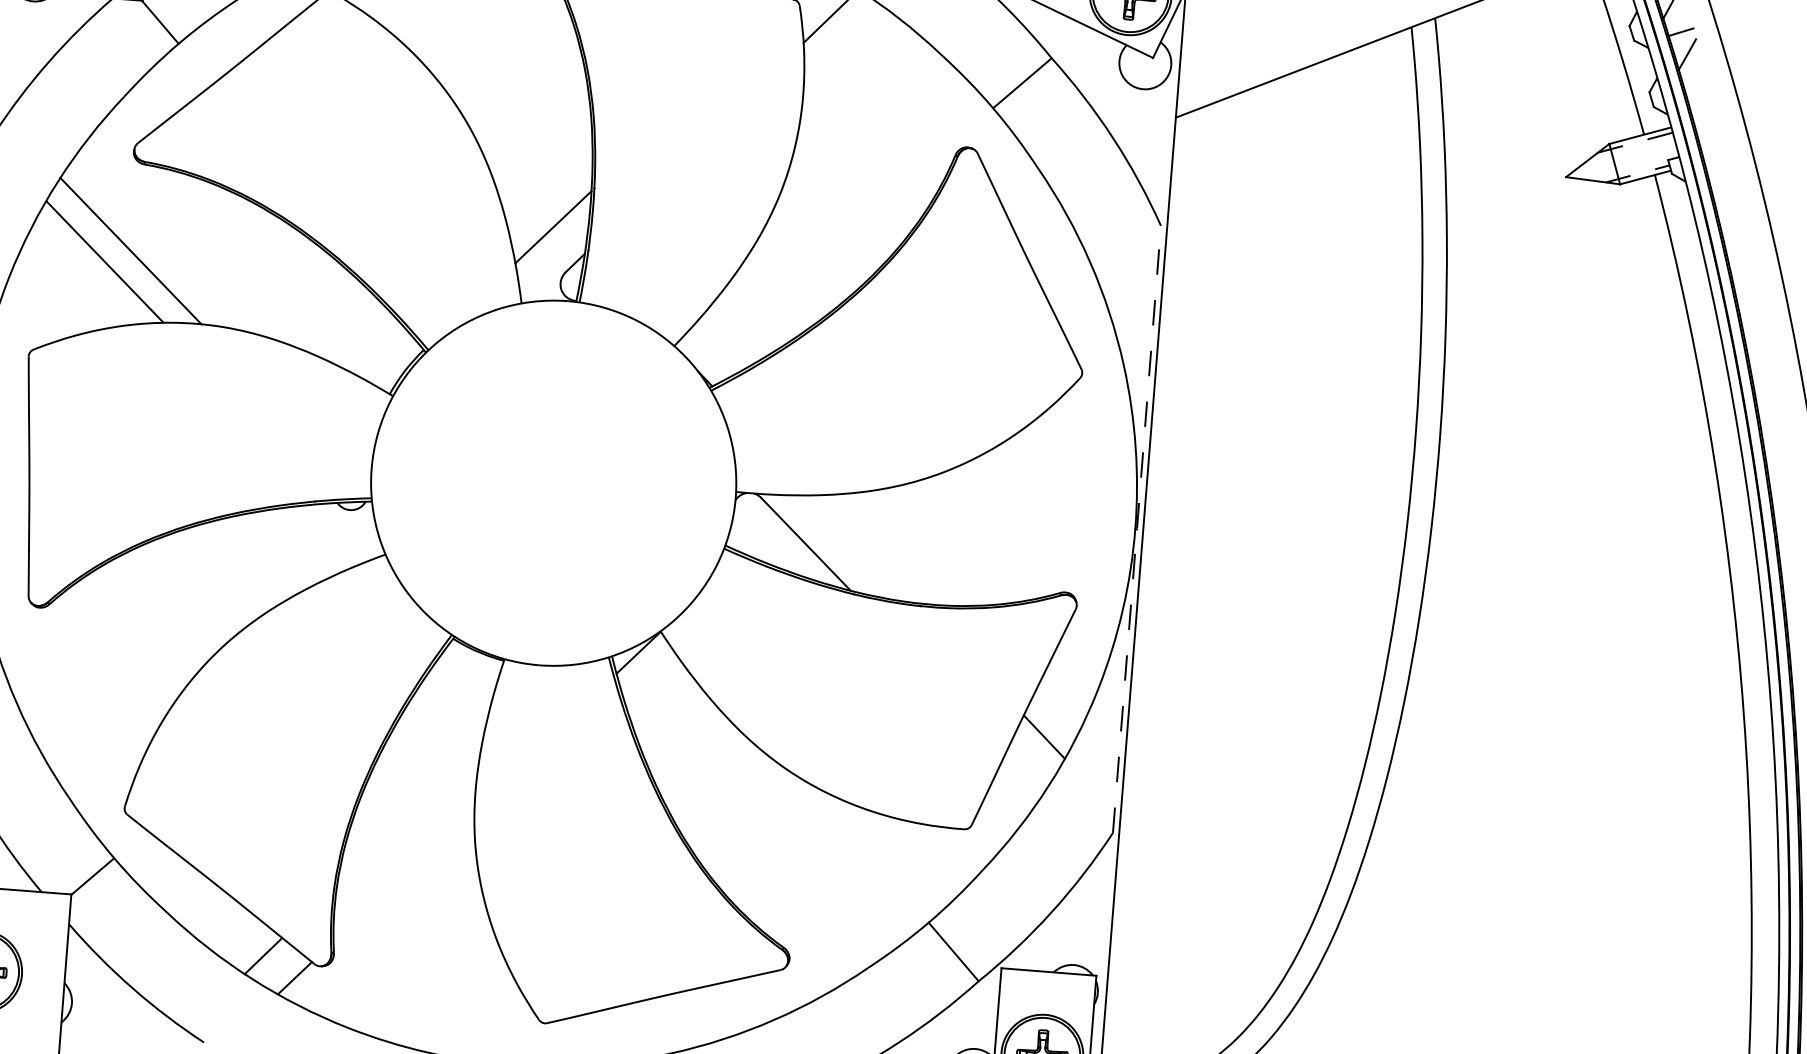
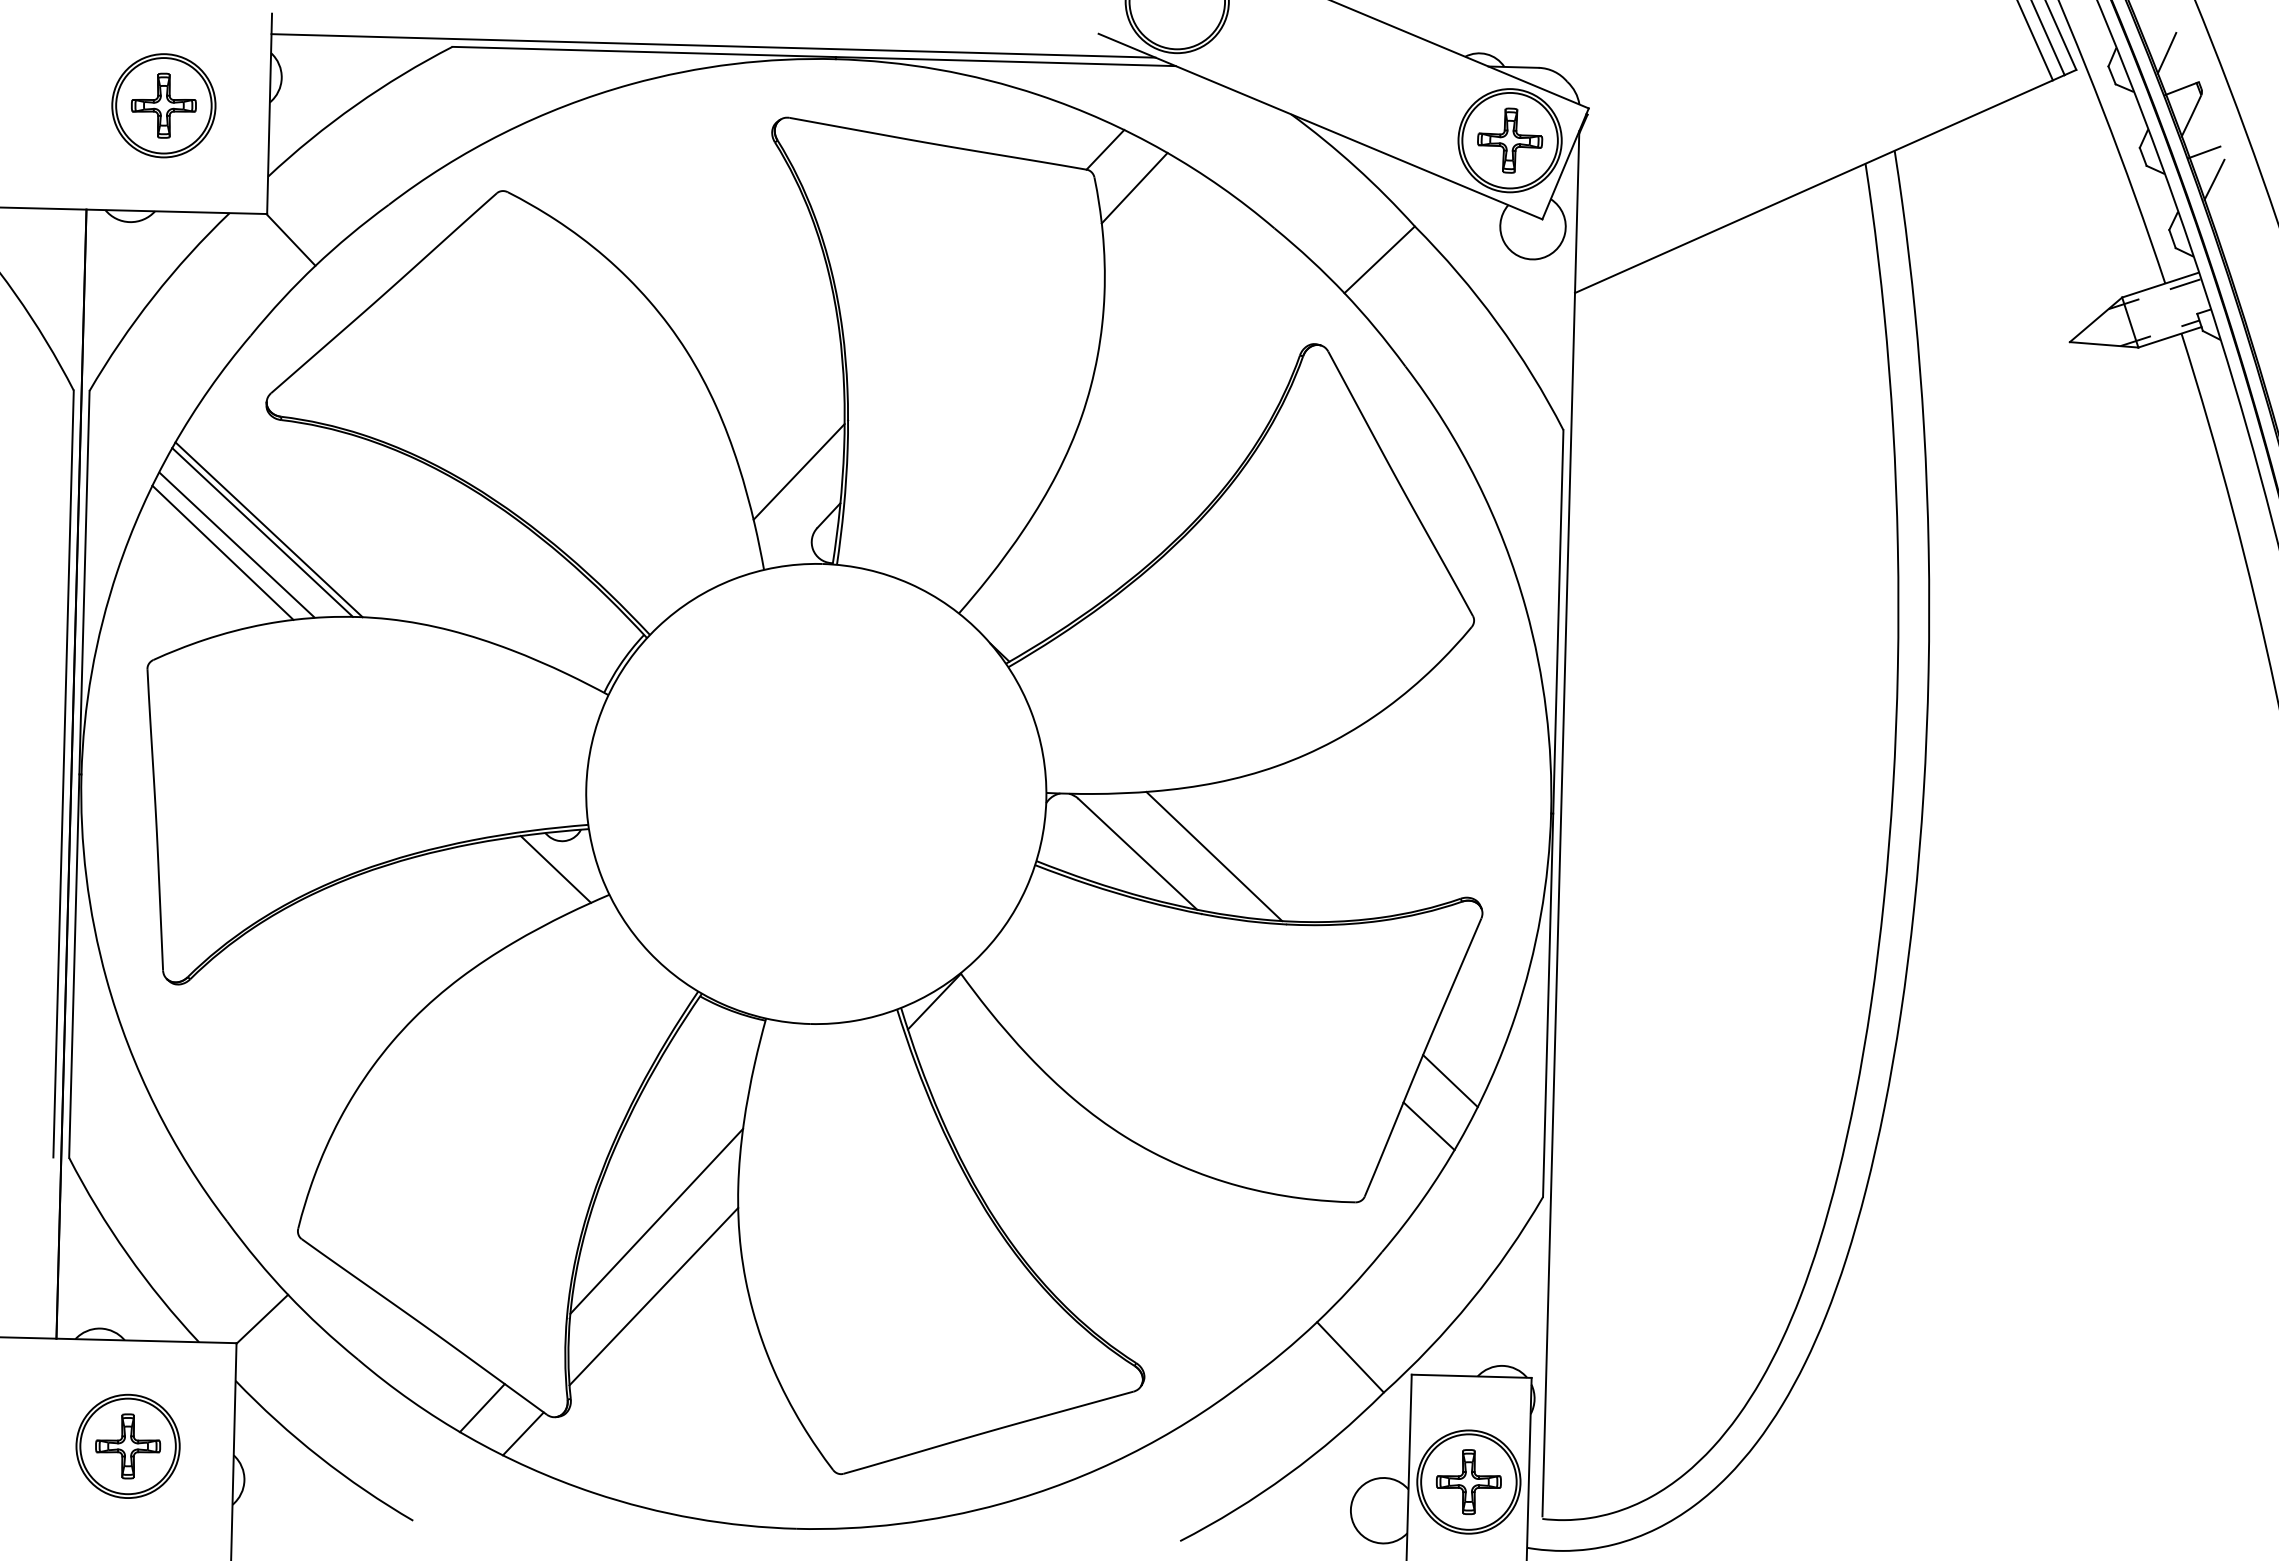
line: (125, 252) -> (262, 532), added
line: (93, 267) -> (222, 552), added
line: (1137, 529) -> (1553, 813), dashed -> solid
line: (343, 532) -> (555, 869), added
line: (866, 549) -> (1214, 856), added
line: (1025, 772) -> (1428, 1126), added
line: (409, 814) -> (656, 1220), added
line: (403, 874) -> (653, 1296), added

